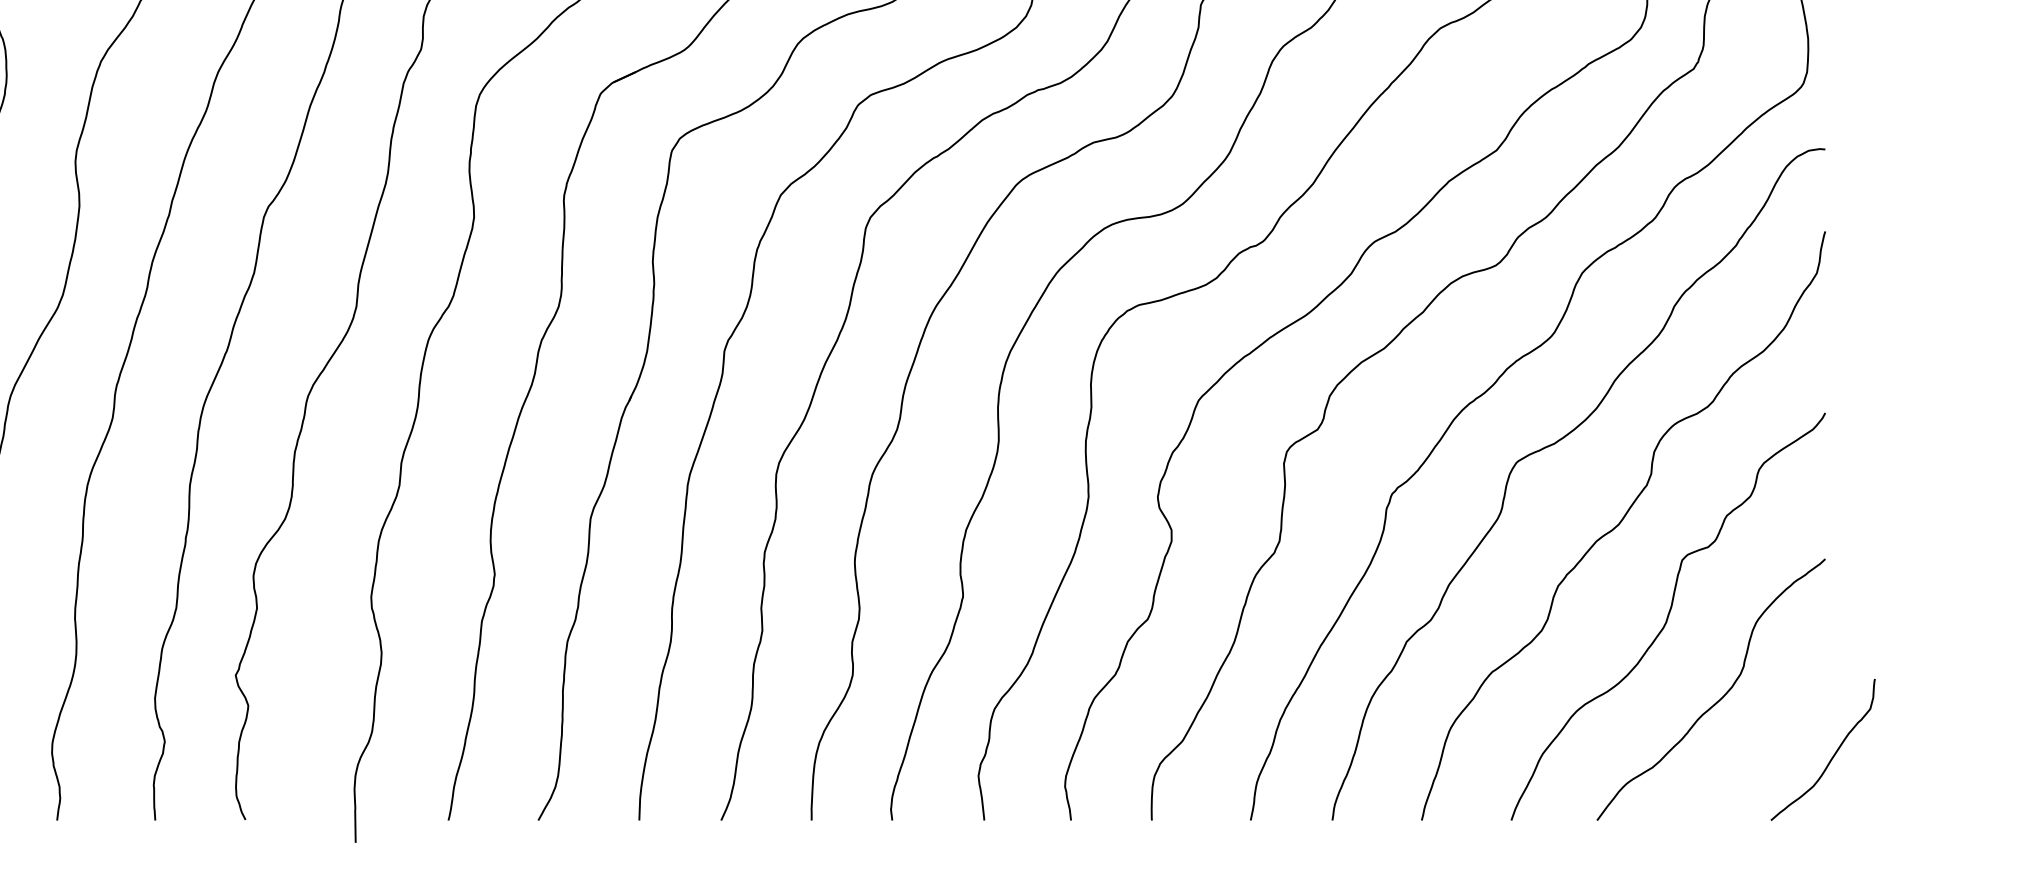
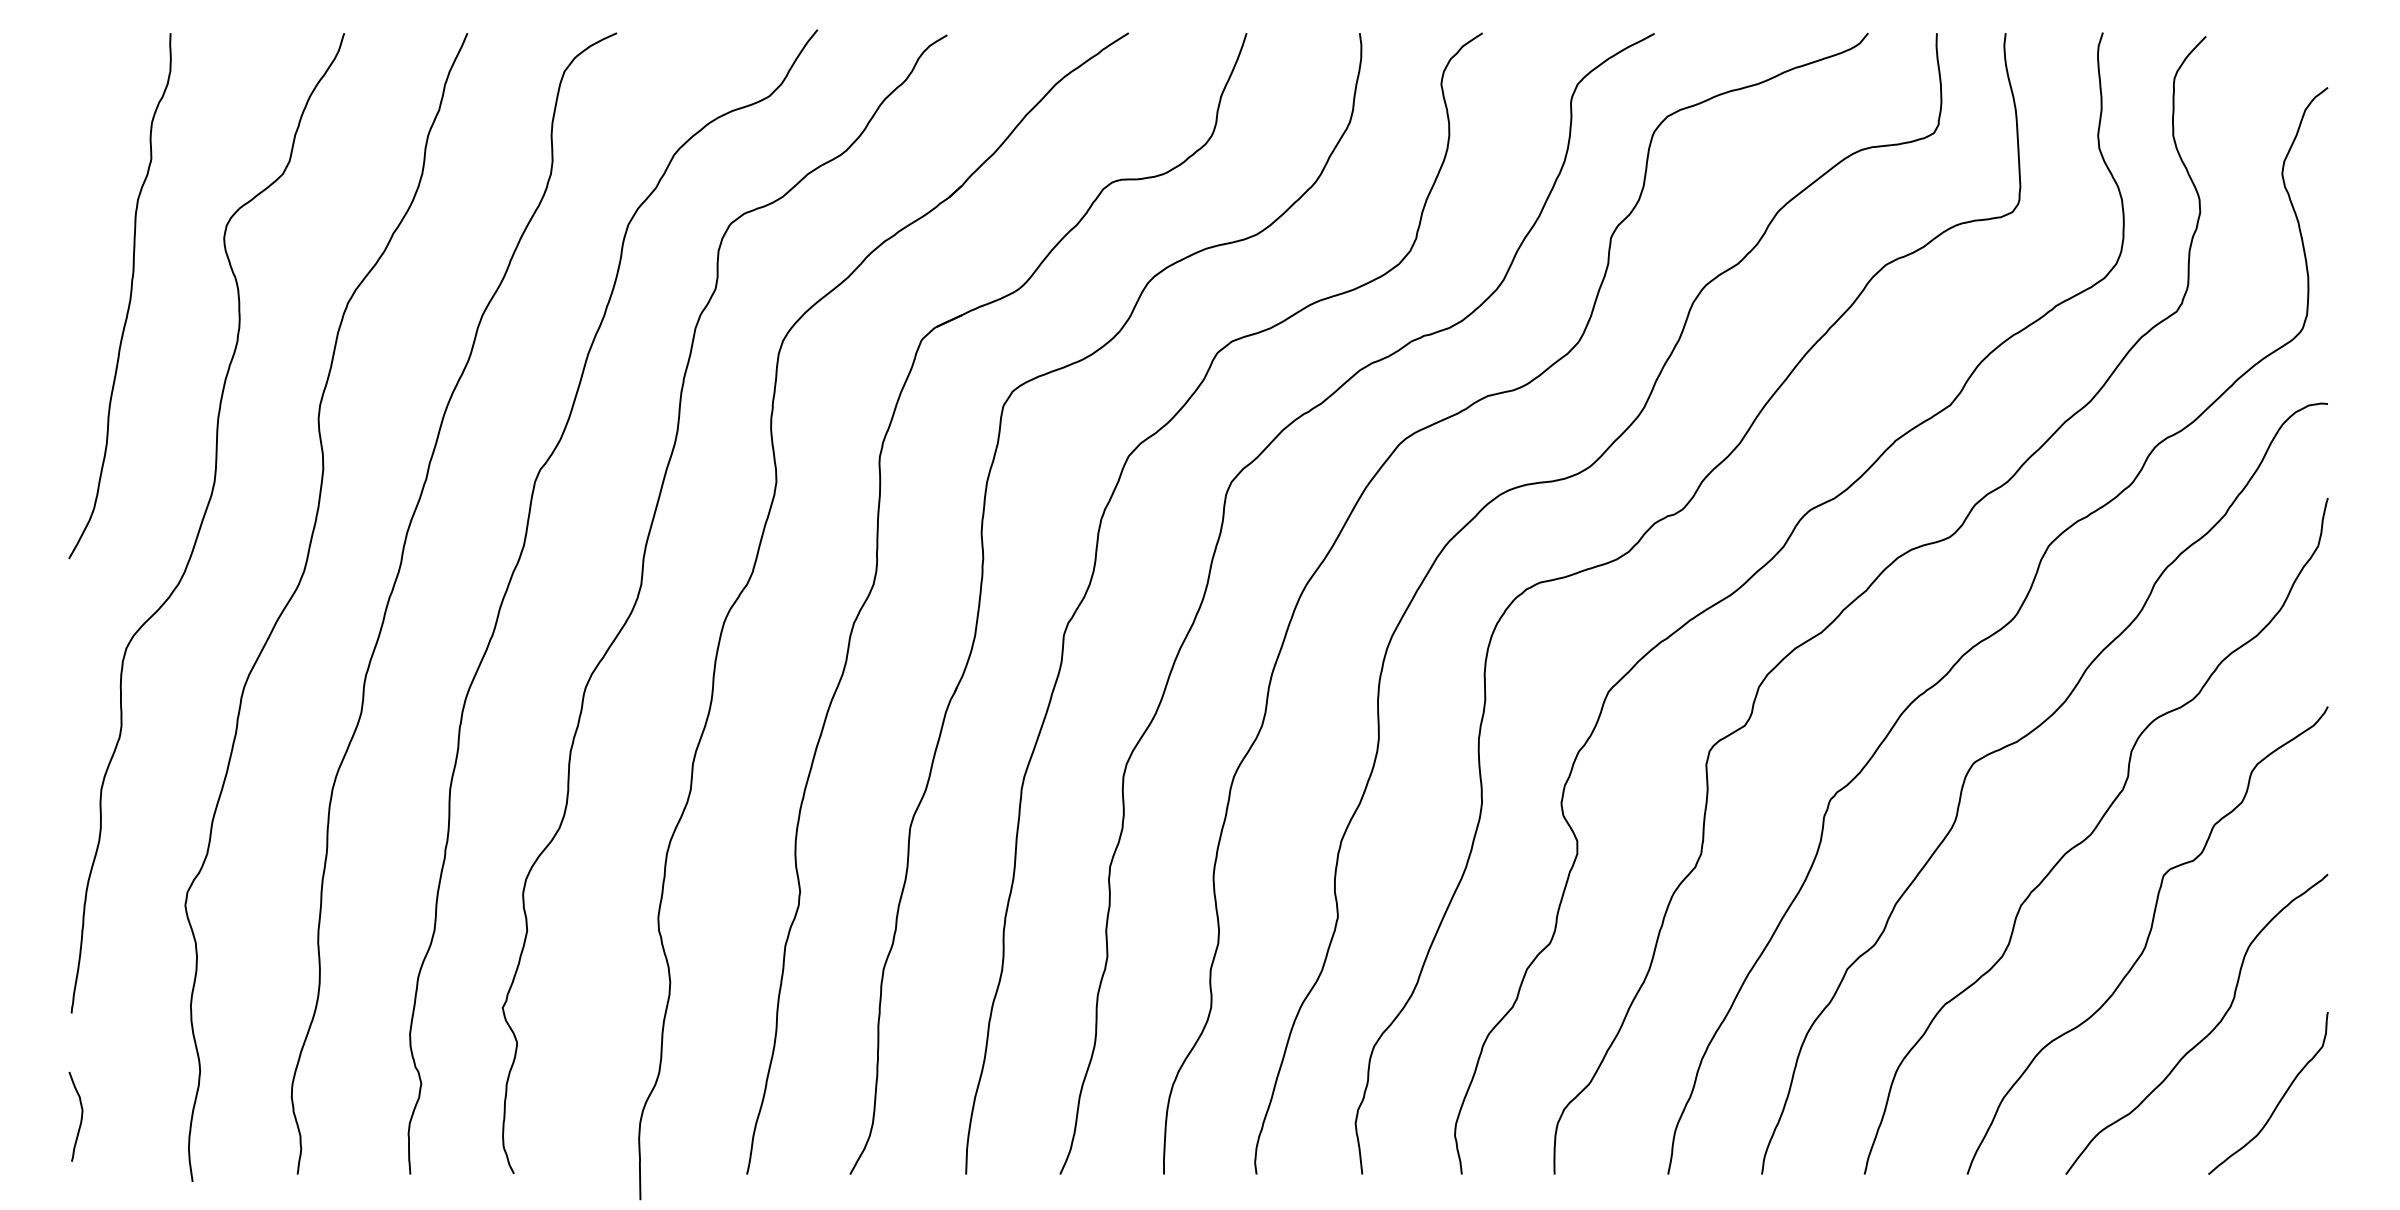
curve: (1831, 756) -> (2278, 1101), moved

